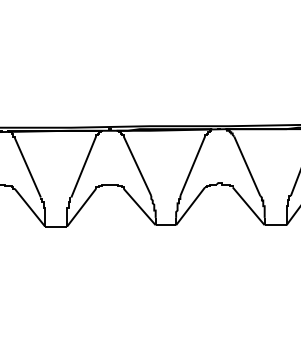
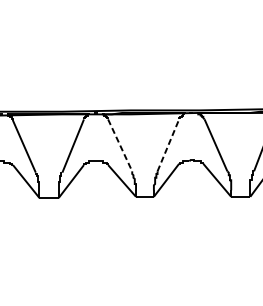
line: (192, 165) -> (168, 144), solid -> dashed
line: (137, 166) -> (120, 145), solid -> dashed

